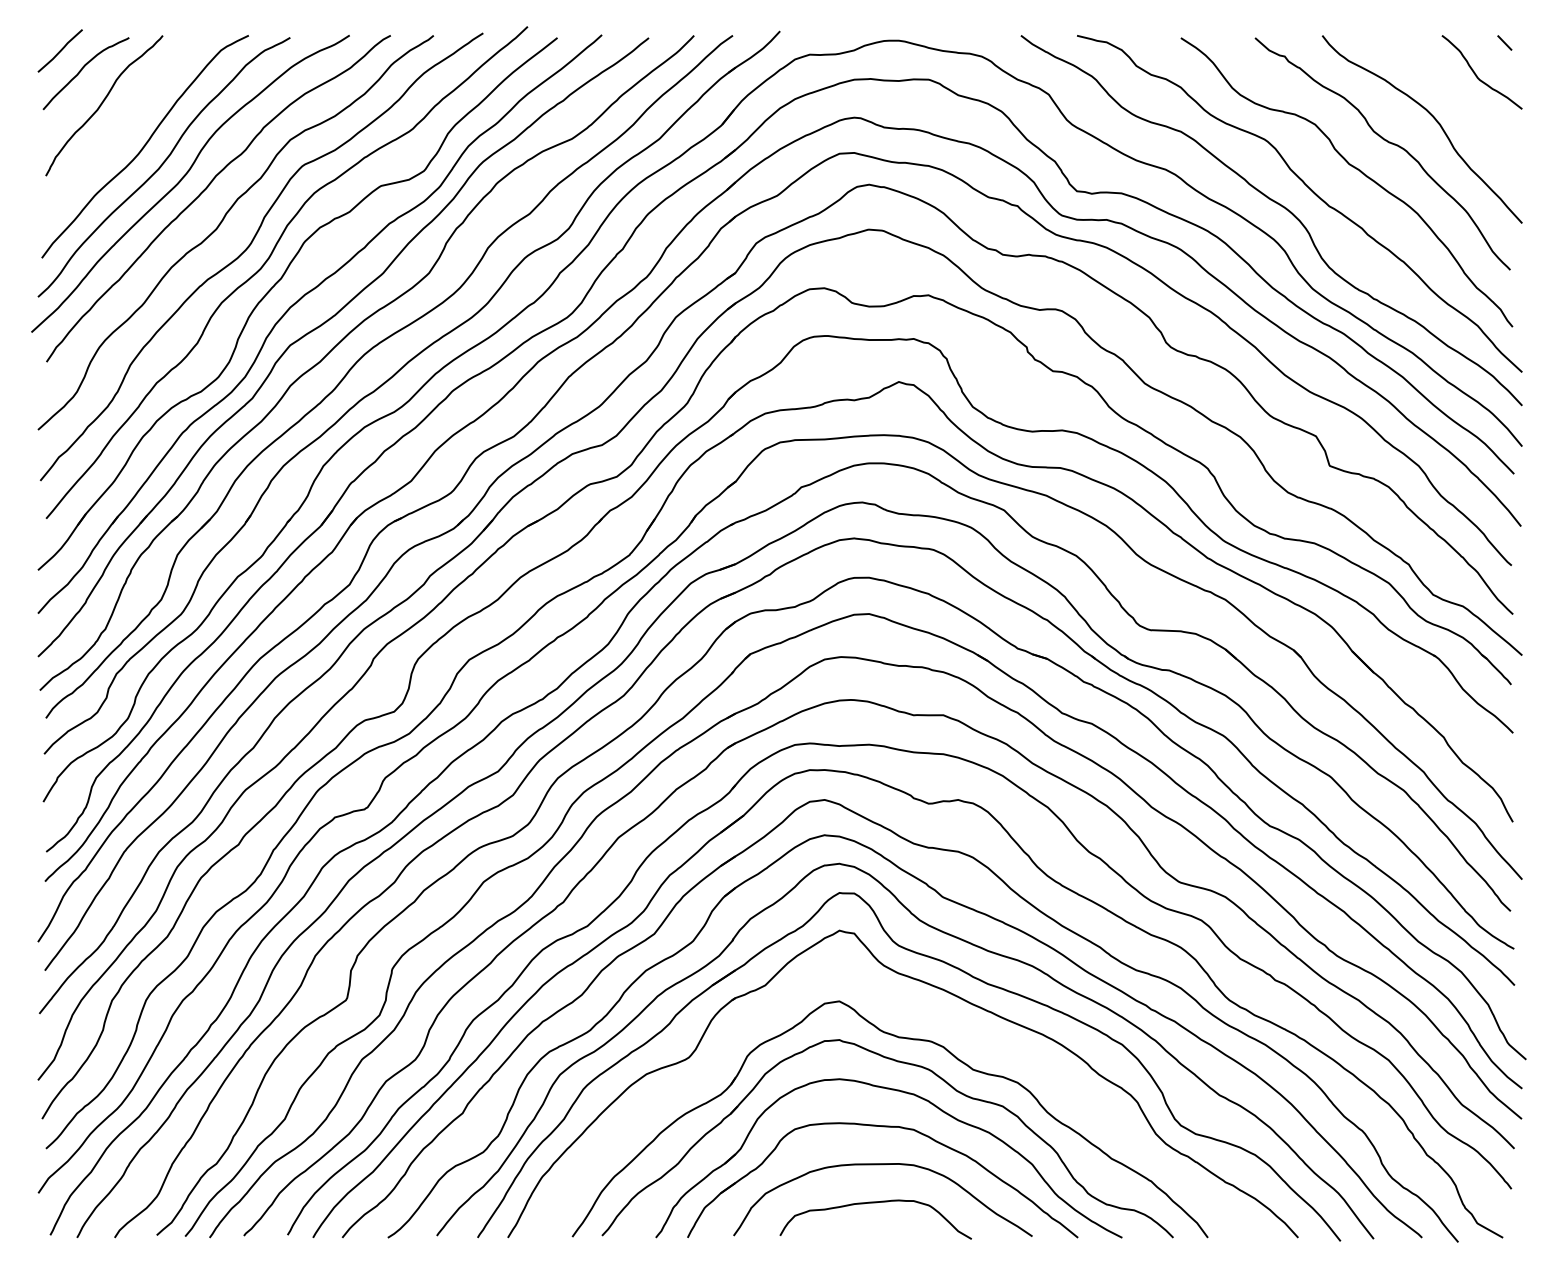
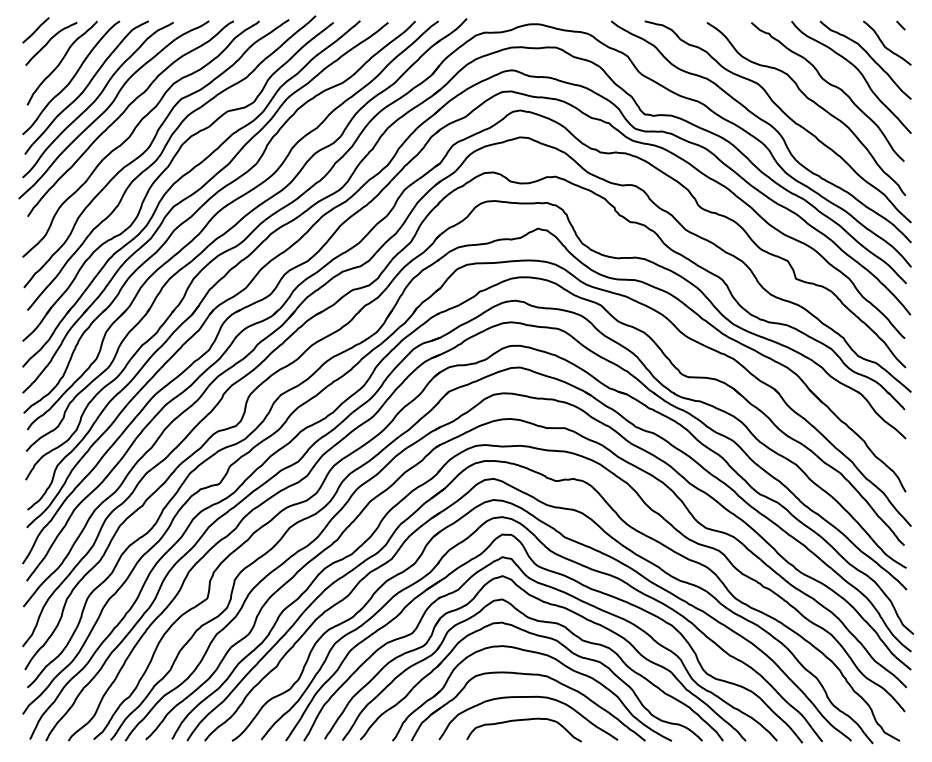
curve: (1450, 94) -> (868, 56), added
curve: (121, 129) -> (72, 77), added
part: (919, 1011) -> (550, 605), added

